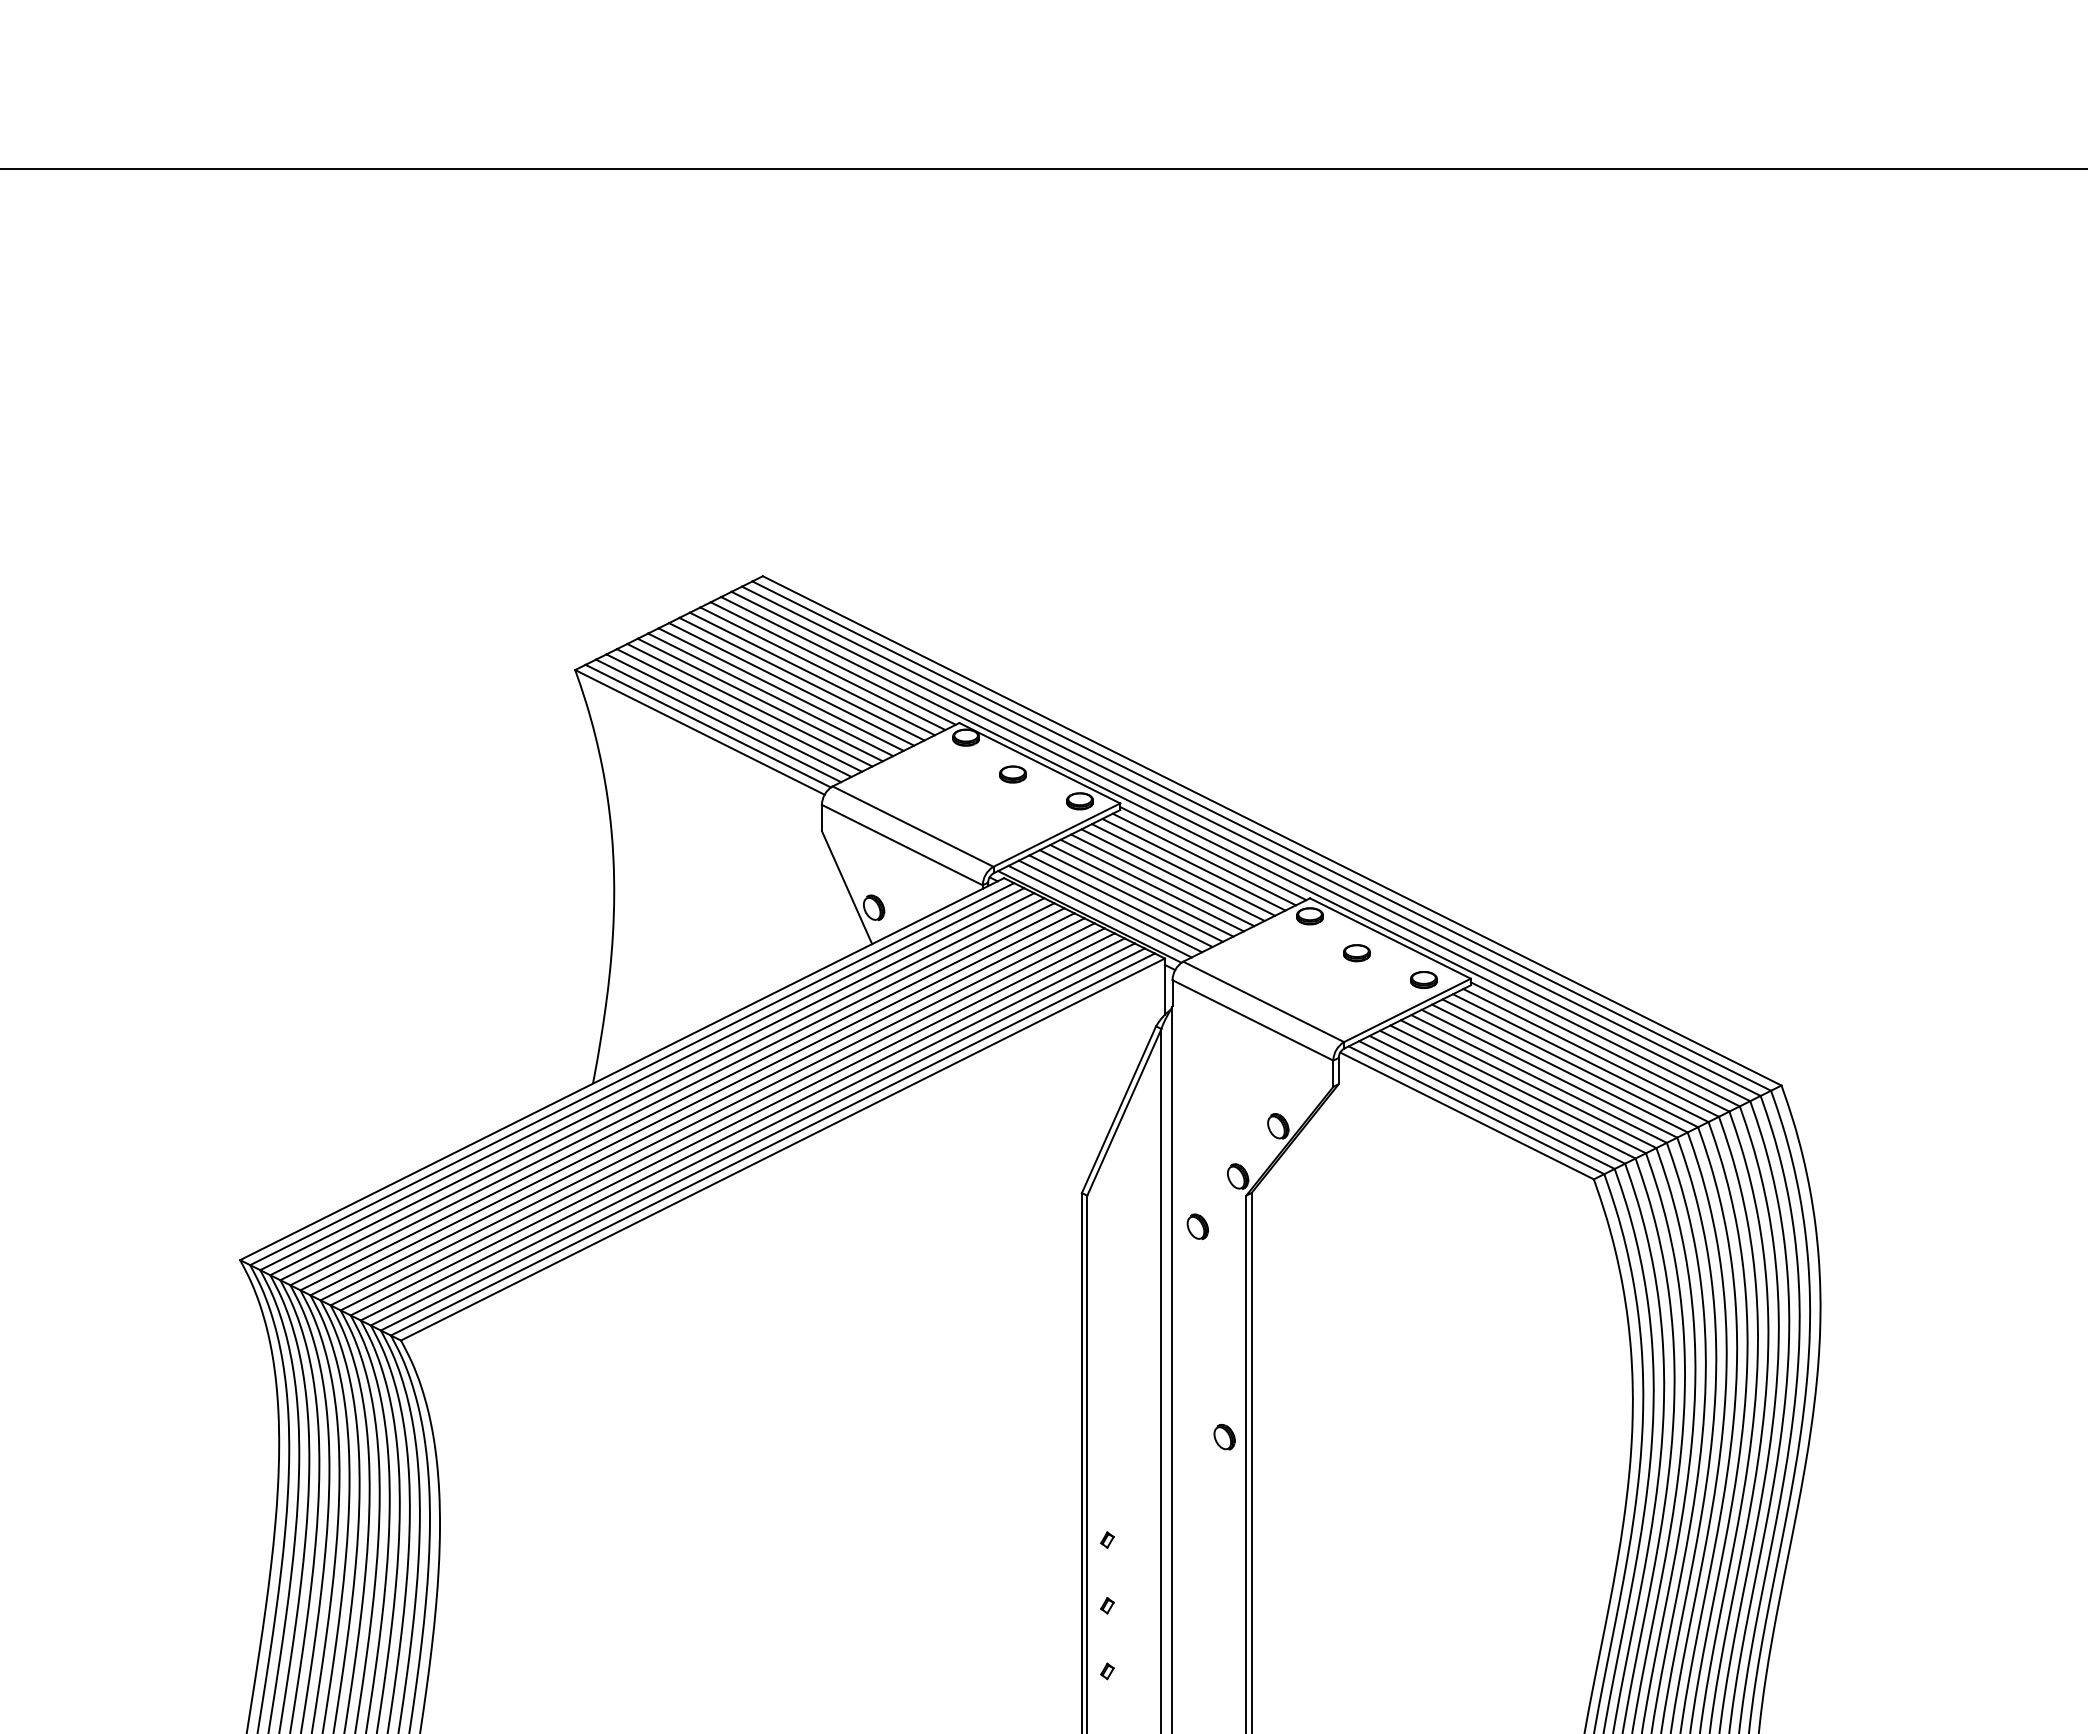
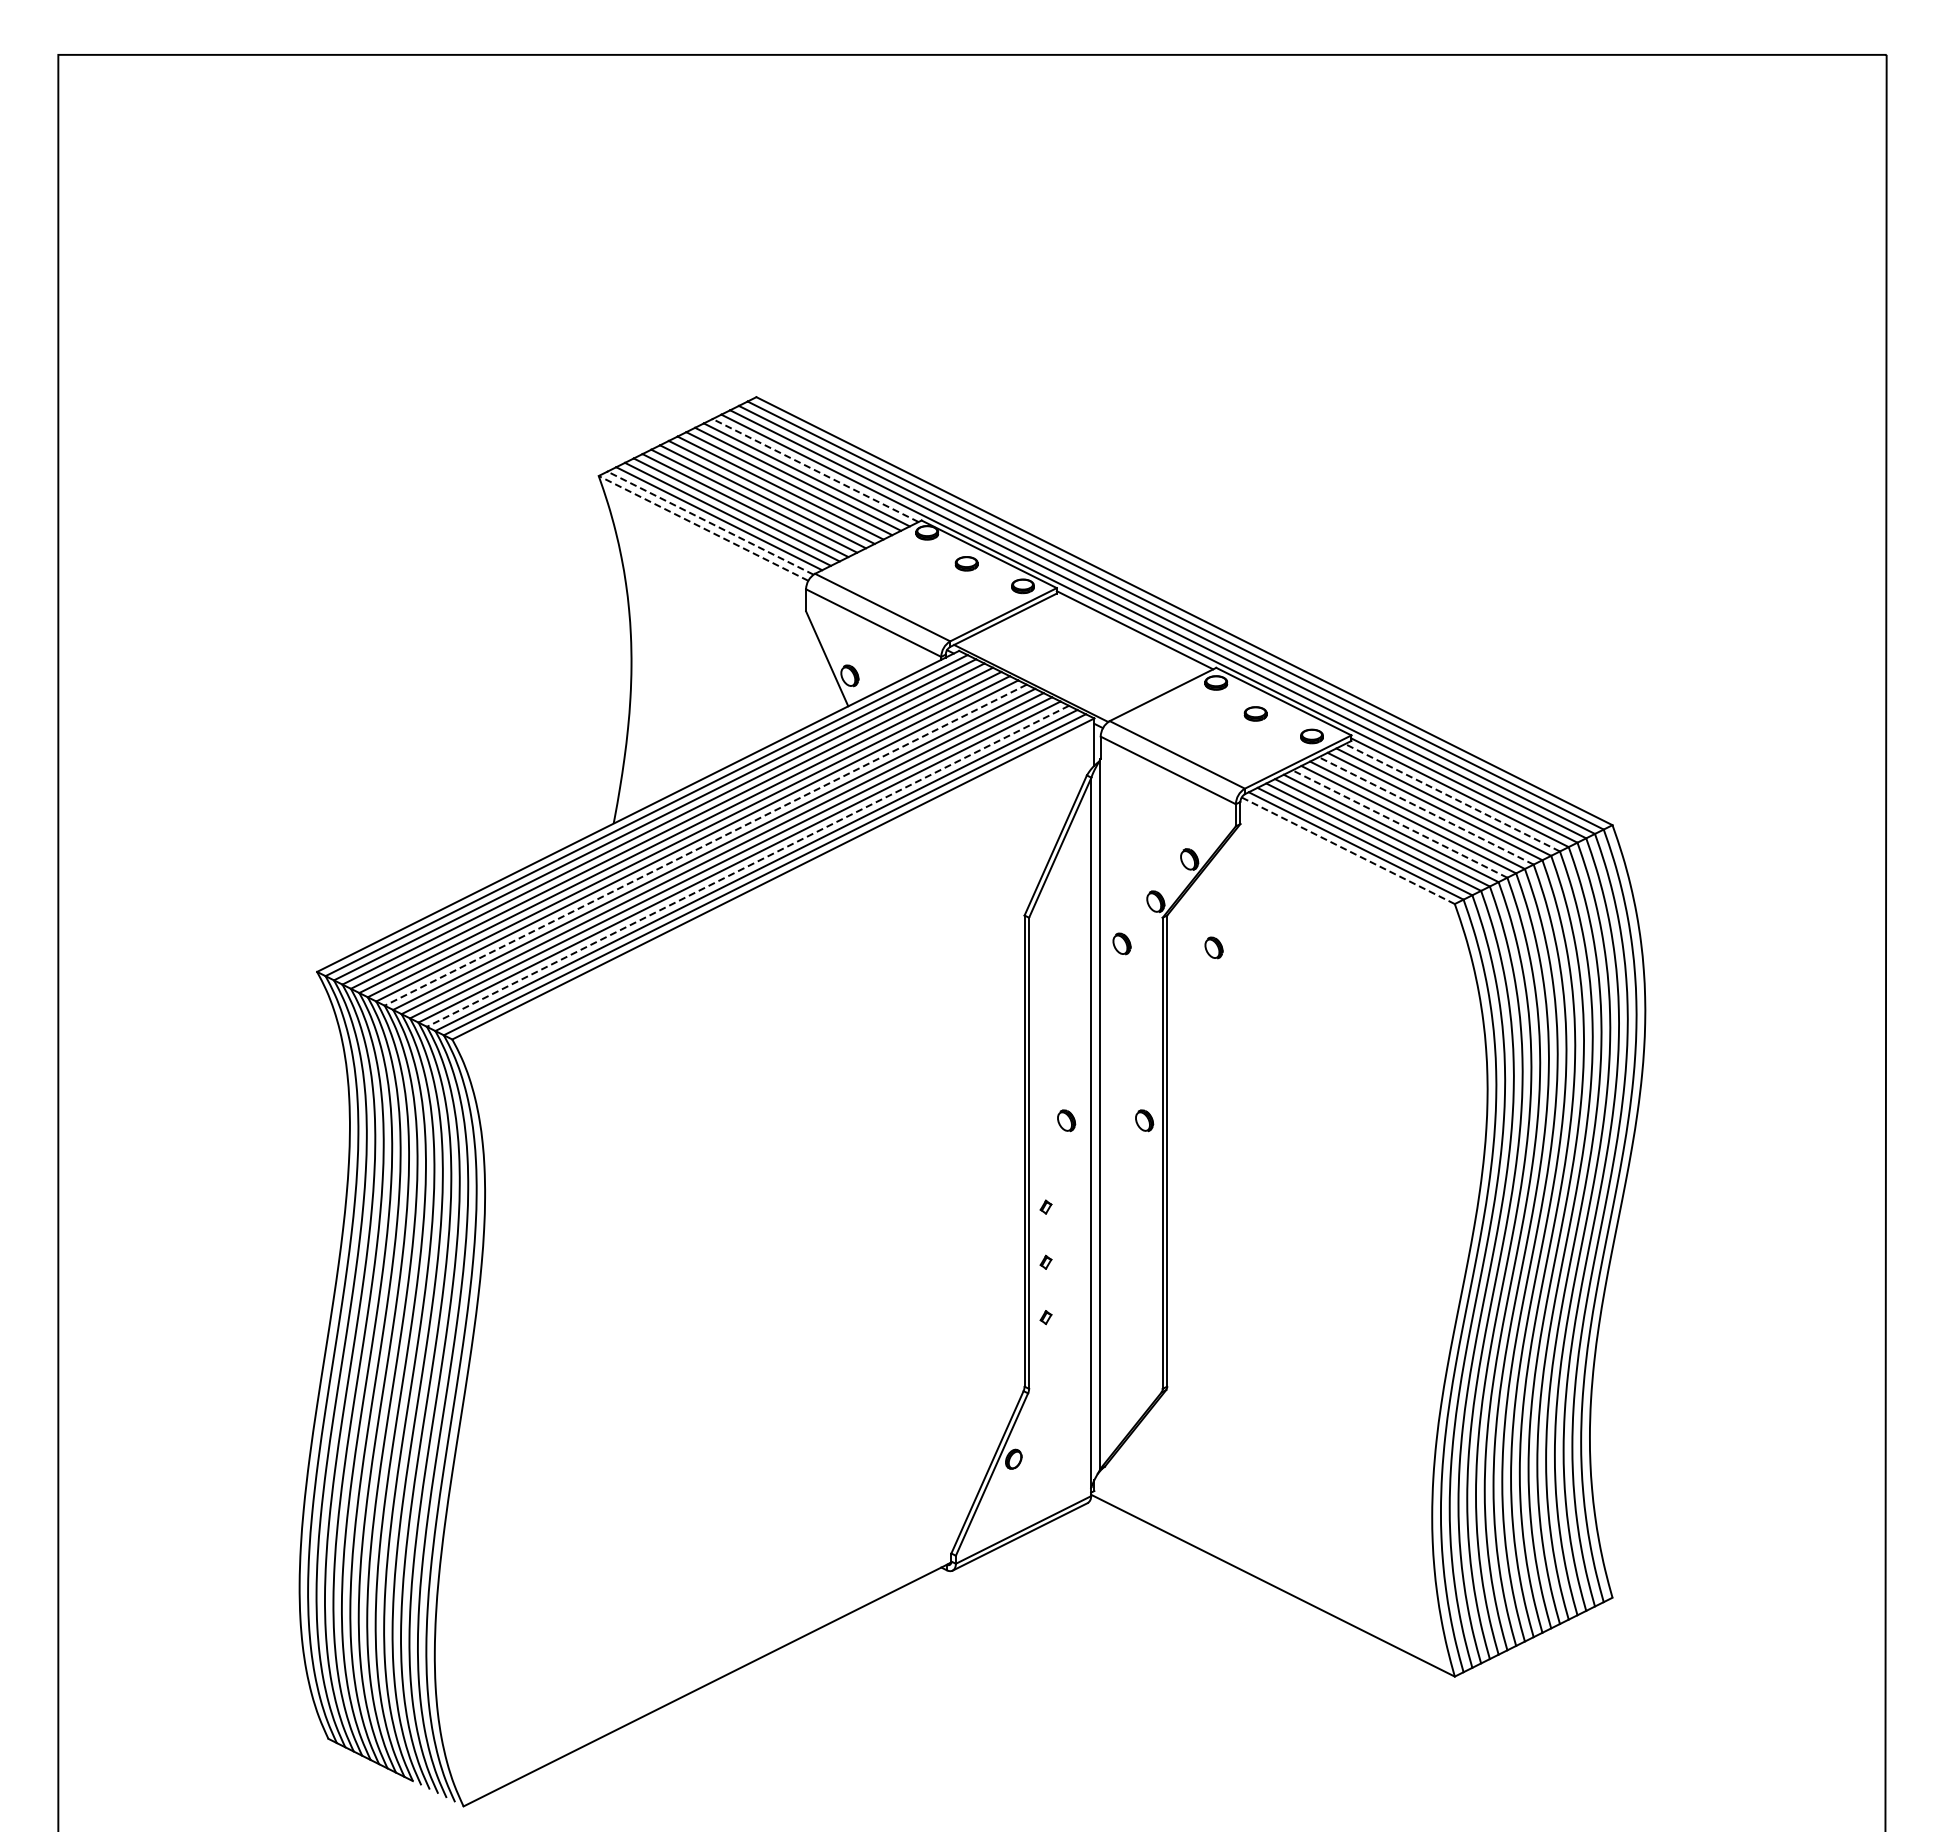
line: (833, 663) -> (815, 470), solid -> dashed
line: (708, 725) -> (710, 522), solid -> dashed
line: (699, 732) -> (703, 528), solid -> dashed
line: (1204, 858) -> (1127, 634), removed
line: (1193, 864) -> (1118, 639), removed
line: (1182, 869) -> (1109, 643), removed
line: (1173, 874) -> (1101, 647), removed
line: (1162, 880) -> (1092, 652), removed
line: (1152, 884) -> (1083, 656), removed
line: (1141, 890) -> (1074, 661), removed
line: (1131, 895) -> (1066, 665), removed
line: (1121, 900) -> (1057, 669), removed
line: (1110, 906) -> (1048, 674), removed
line: (1099, 910) -> (1039, 678), removed
line: (1591, 1052) -> (1452, 797), solid -> dashed
line: (1558, 1068) -> (1425, 810), solid -> dashed
line: (1528, 1083) -> (1399, 823), solid -> dashed
line: (702, 1109) -> (705, 845), solid -> dashed
line: (1466, 1115) -> (1347, 850), solid -> dashed
line: (753, 1134) -> (748, 866), solid -> dashed
part: (1306, 1231) -> (1213, 947), added
part: (1131, 1436) -> (1066, 1120), added

